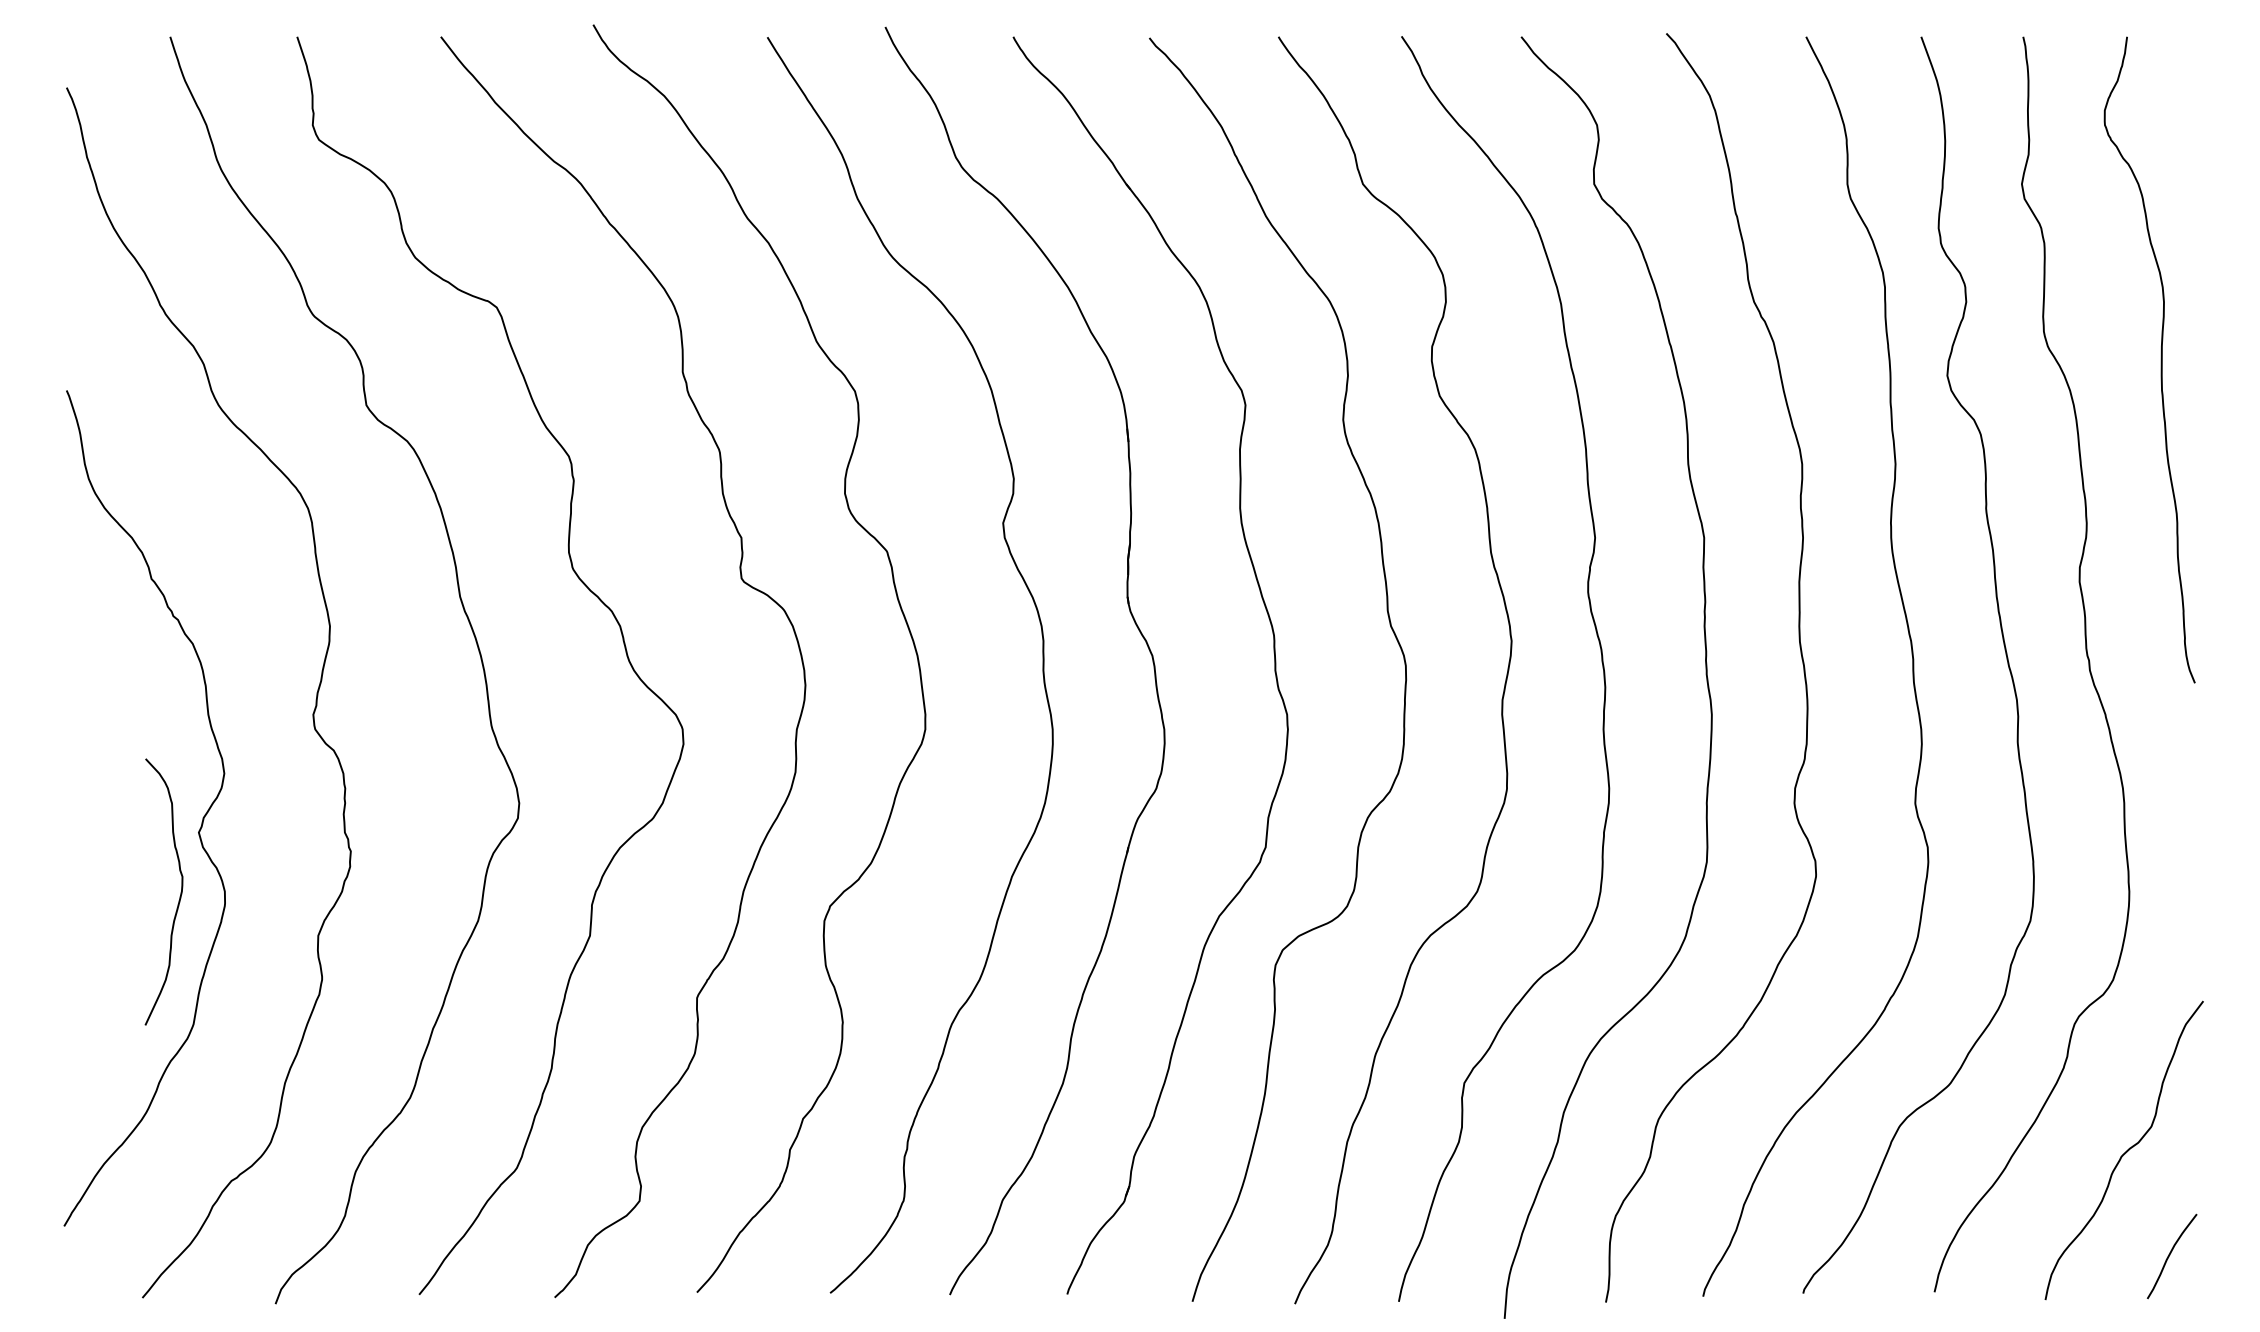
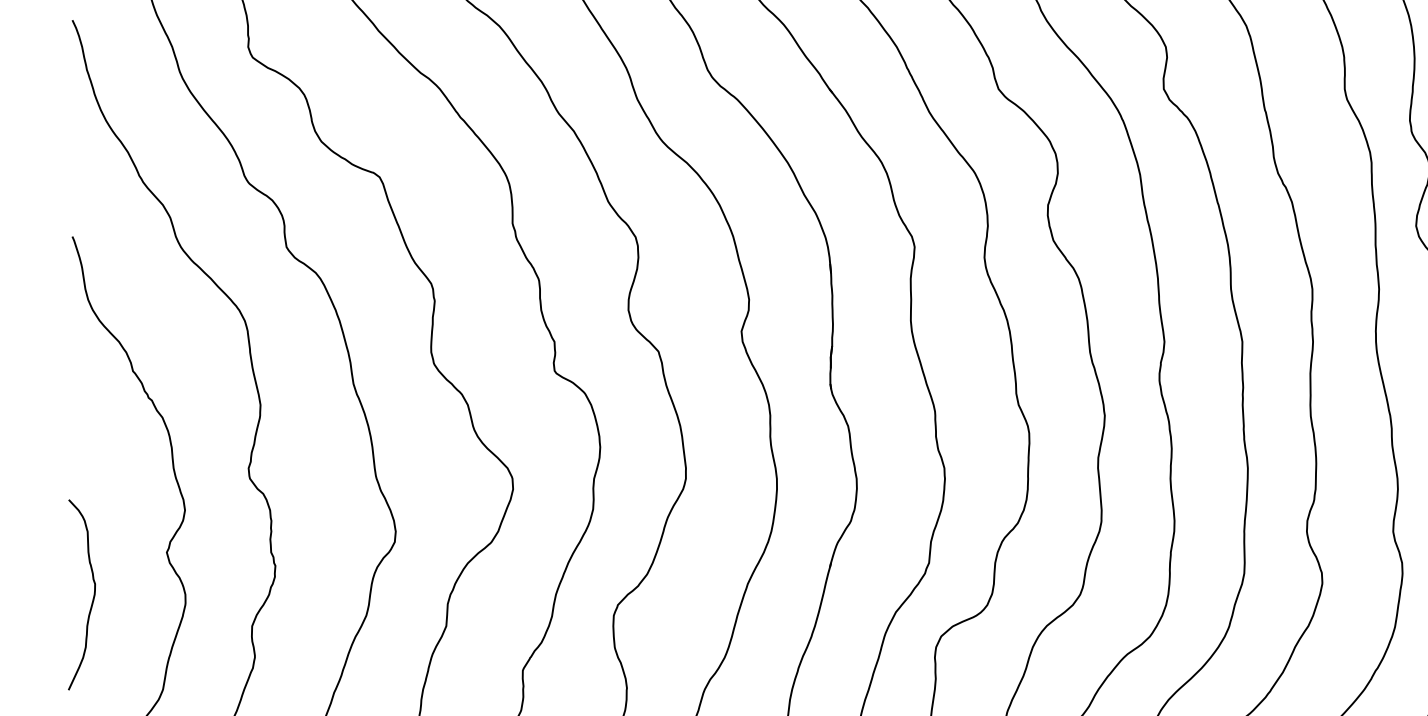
curve: (179, 896) -> (92, 598), moved

